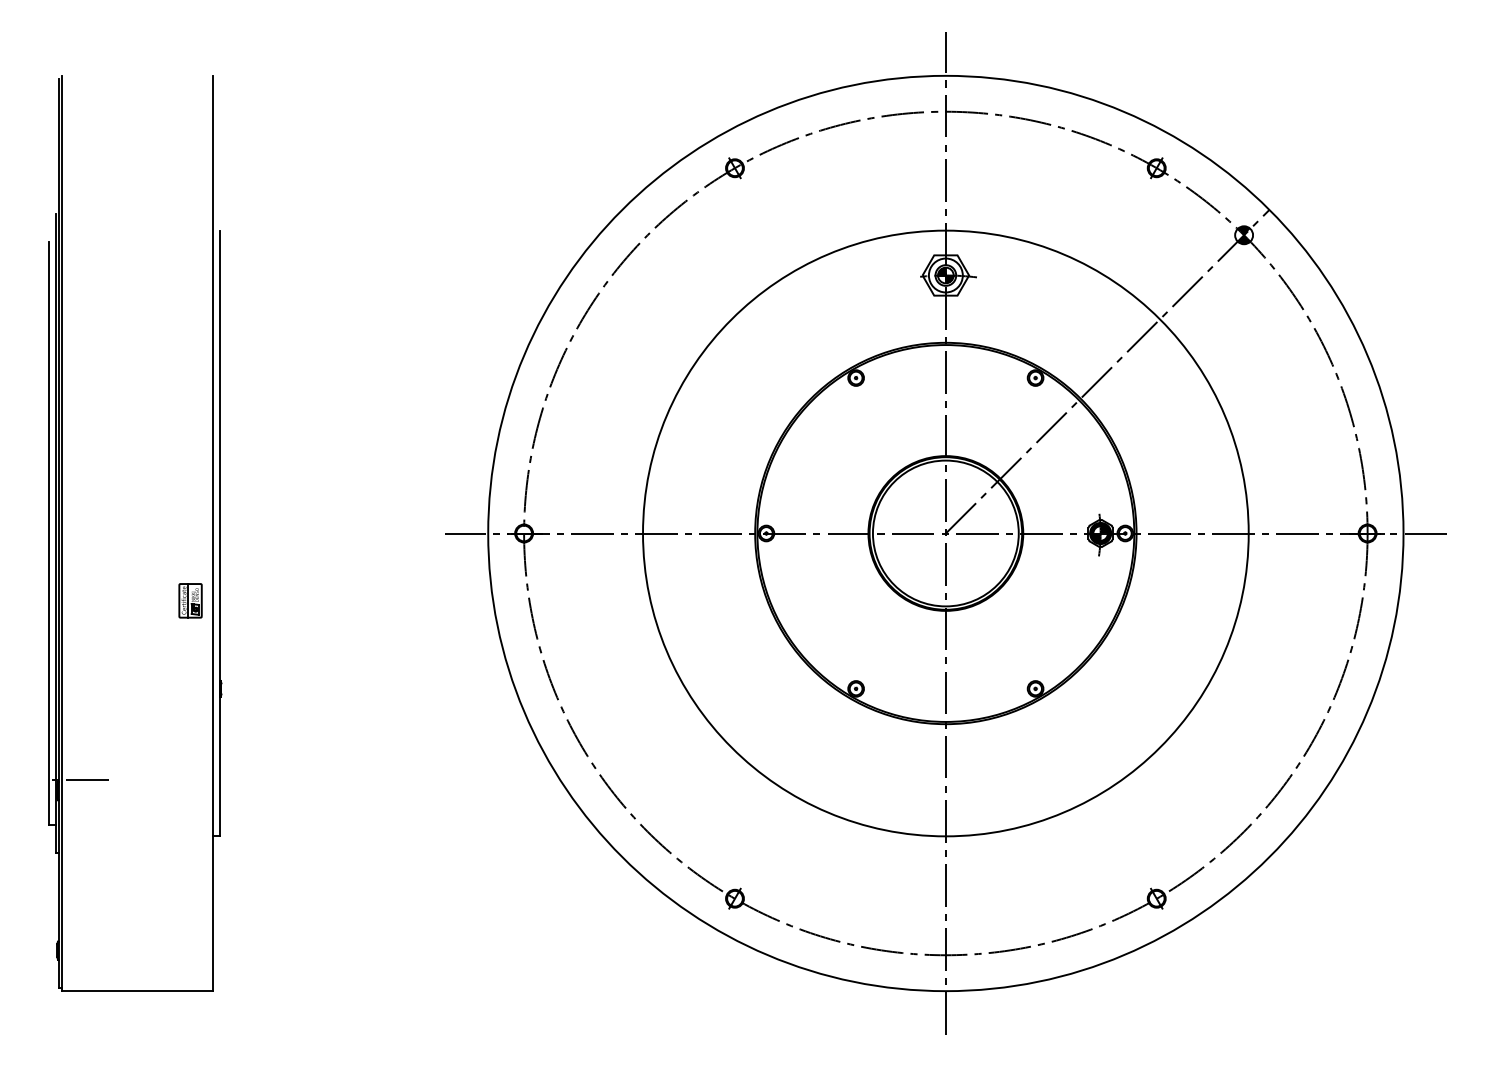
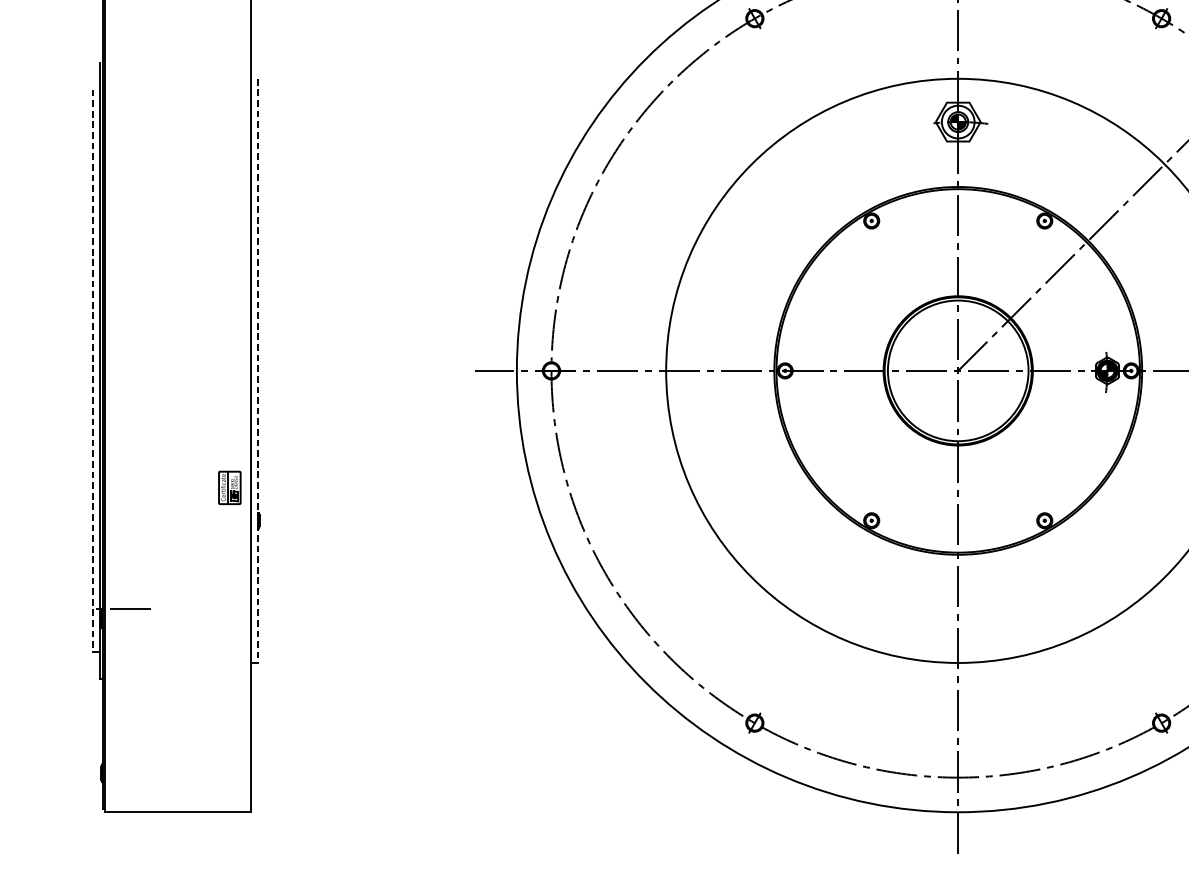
line: (49, 533) -> (93, 370), solid -> dashed
line: (219, 533) -> (257, 370), solid -> dashed
part: (190, 600) -> (229, 487), moved

